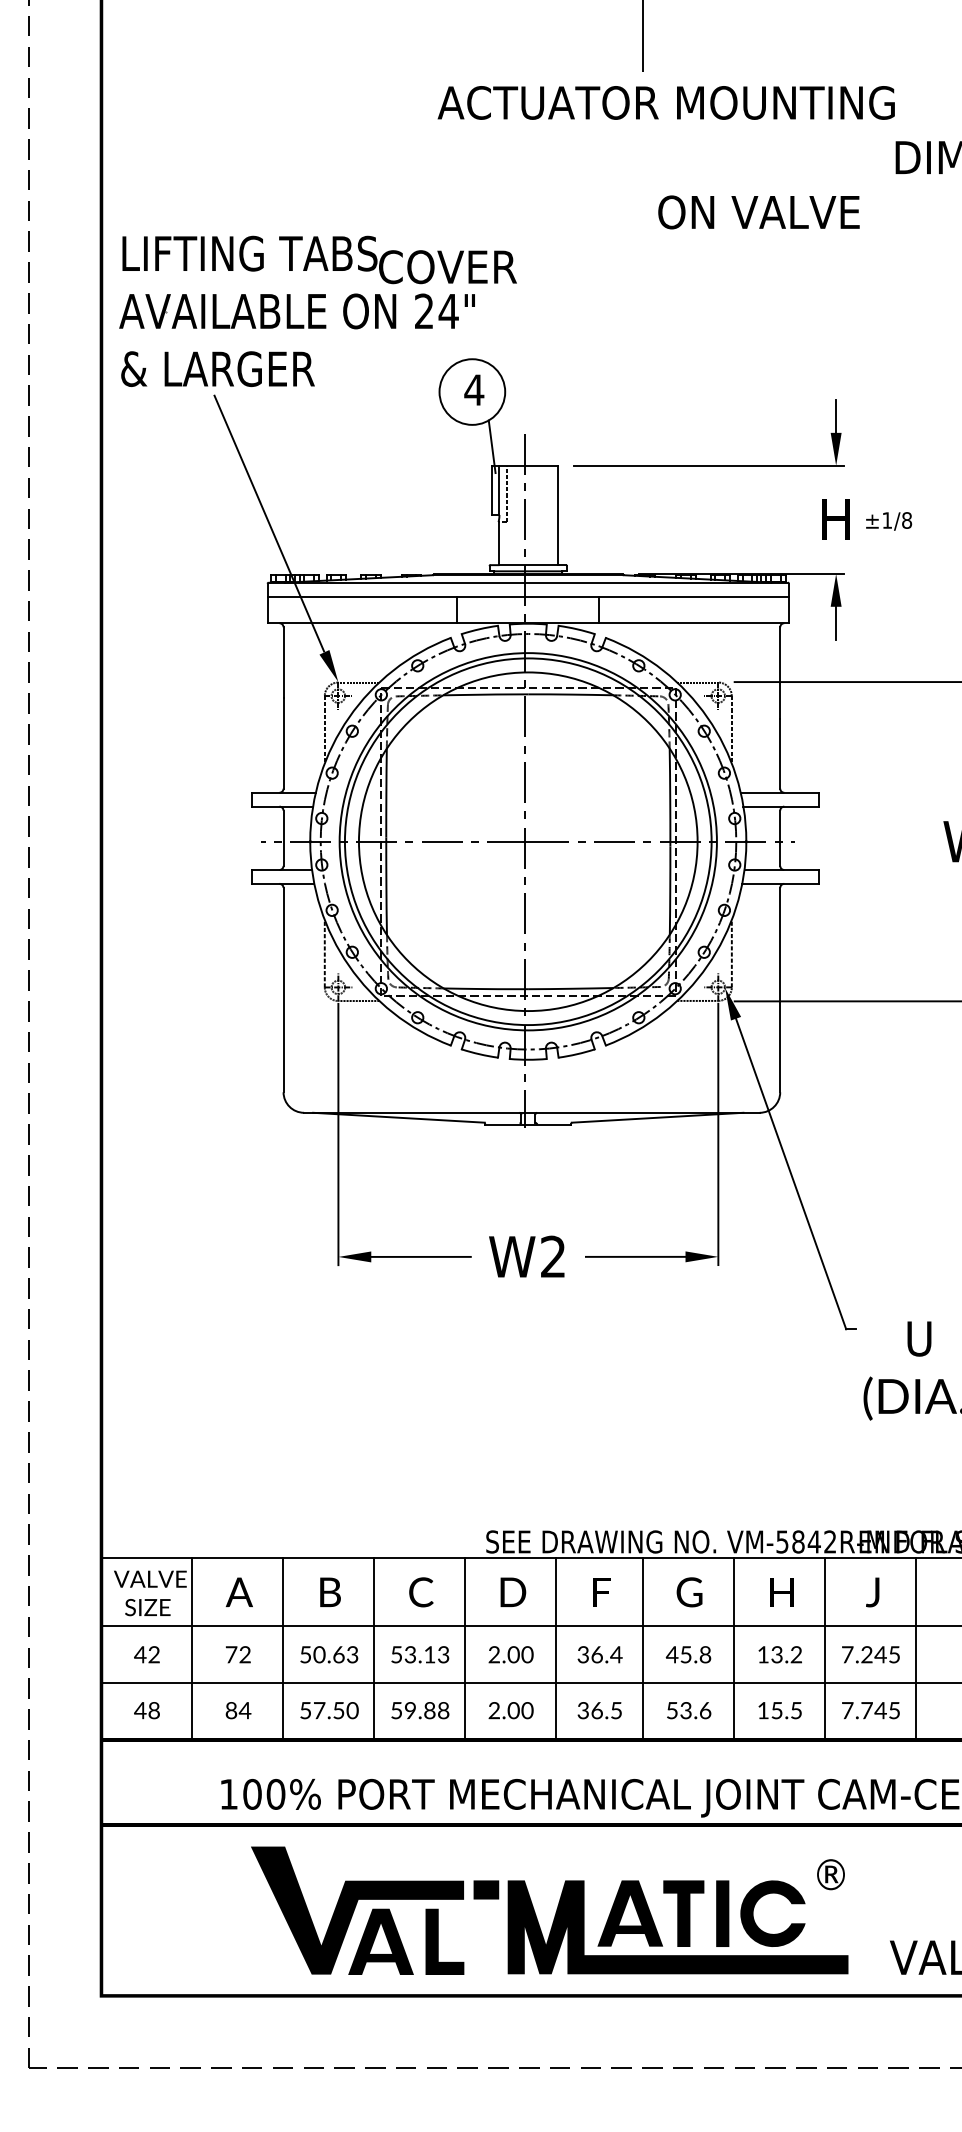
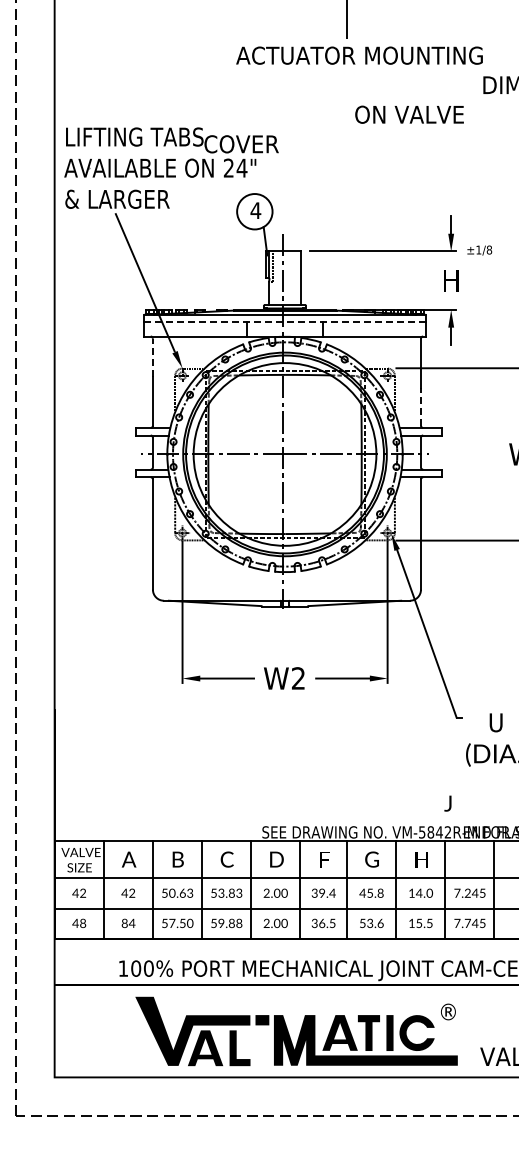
text: (888, 521) -> (479, 250), moved
line: (529, 597) -> (285, 322), solid -> dashed
line: (282, 662) -> (152, 357), solid -> dashed
line: (781, 754) -> (421, 407), solid -> dashed
text: (871, 1592) -> (447, 803), moved
text: (230, 1653) -> (124, 892), 72 -> 42
text: (429, 1653) -> (231, 892), 53.13 -> 53.83
text: (597, 1653) -> (322, 892), 36.4 -> 39.4
text: (786, 1653) -> (424, 892), 13.2 -> 14.0

